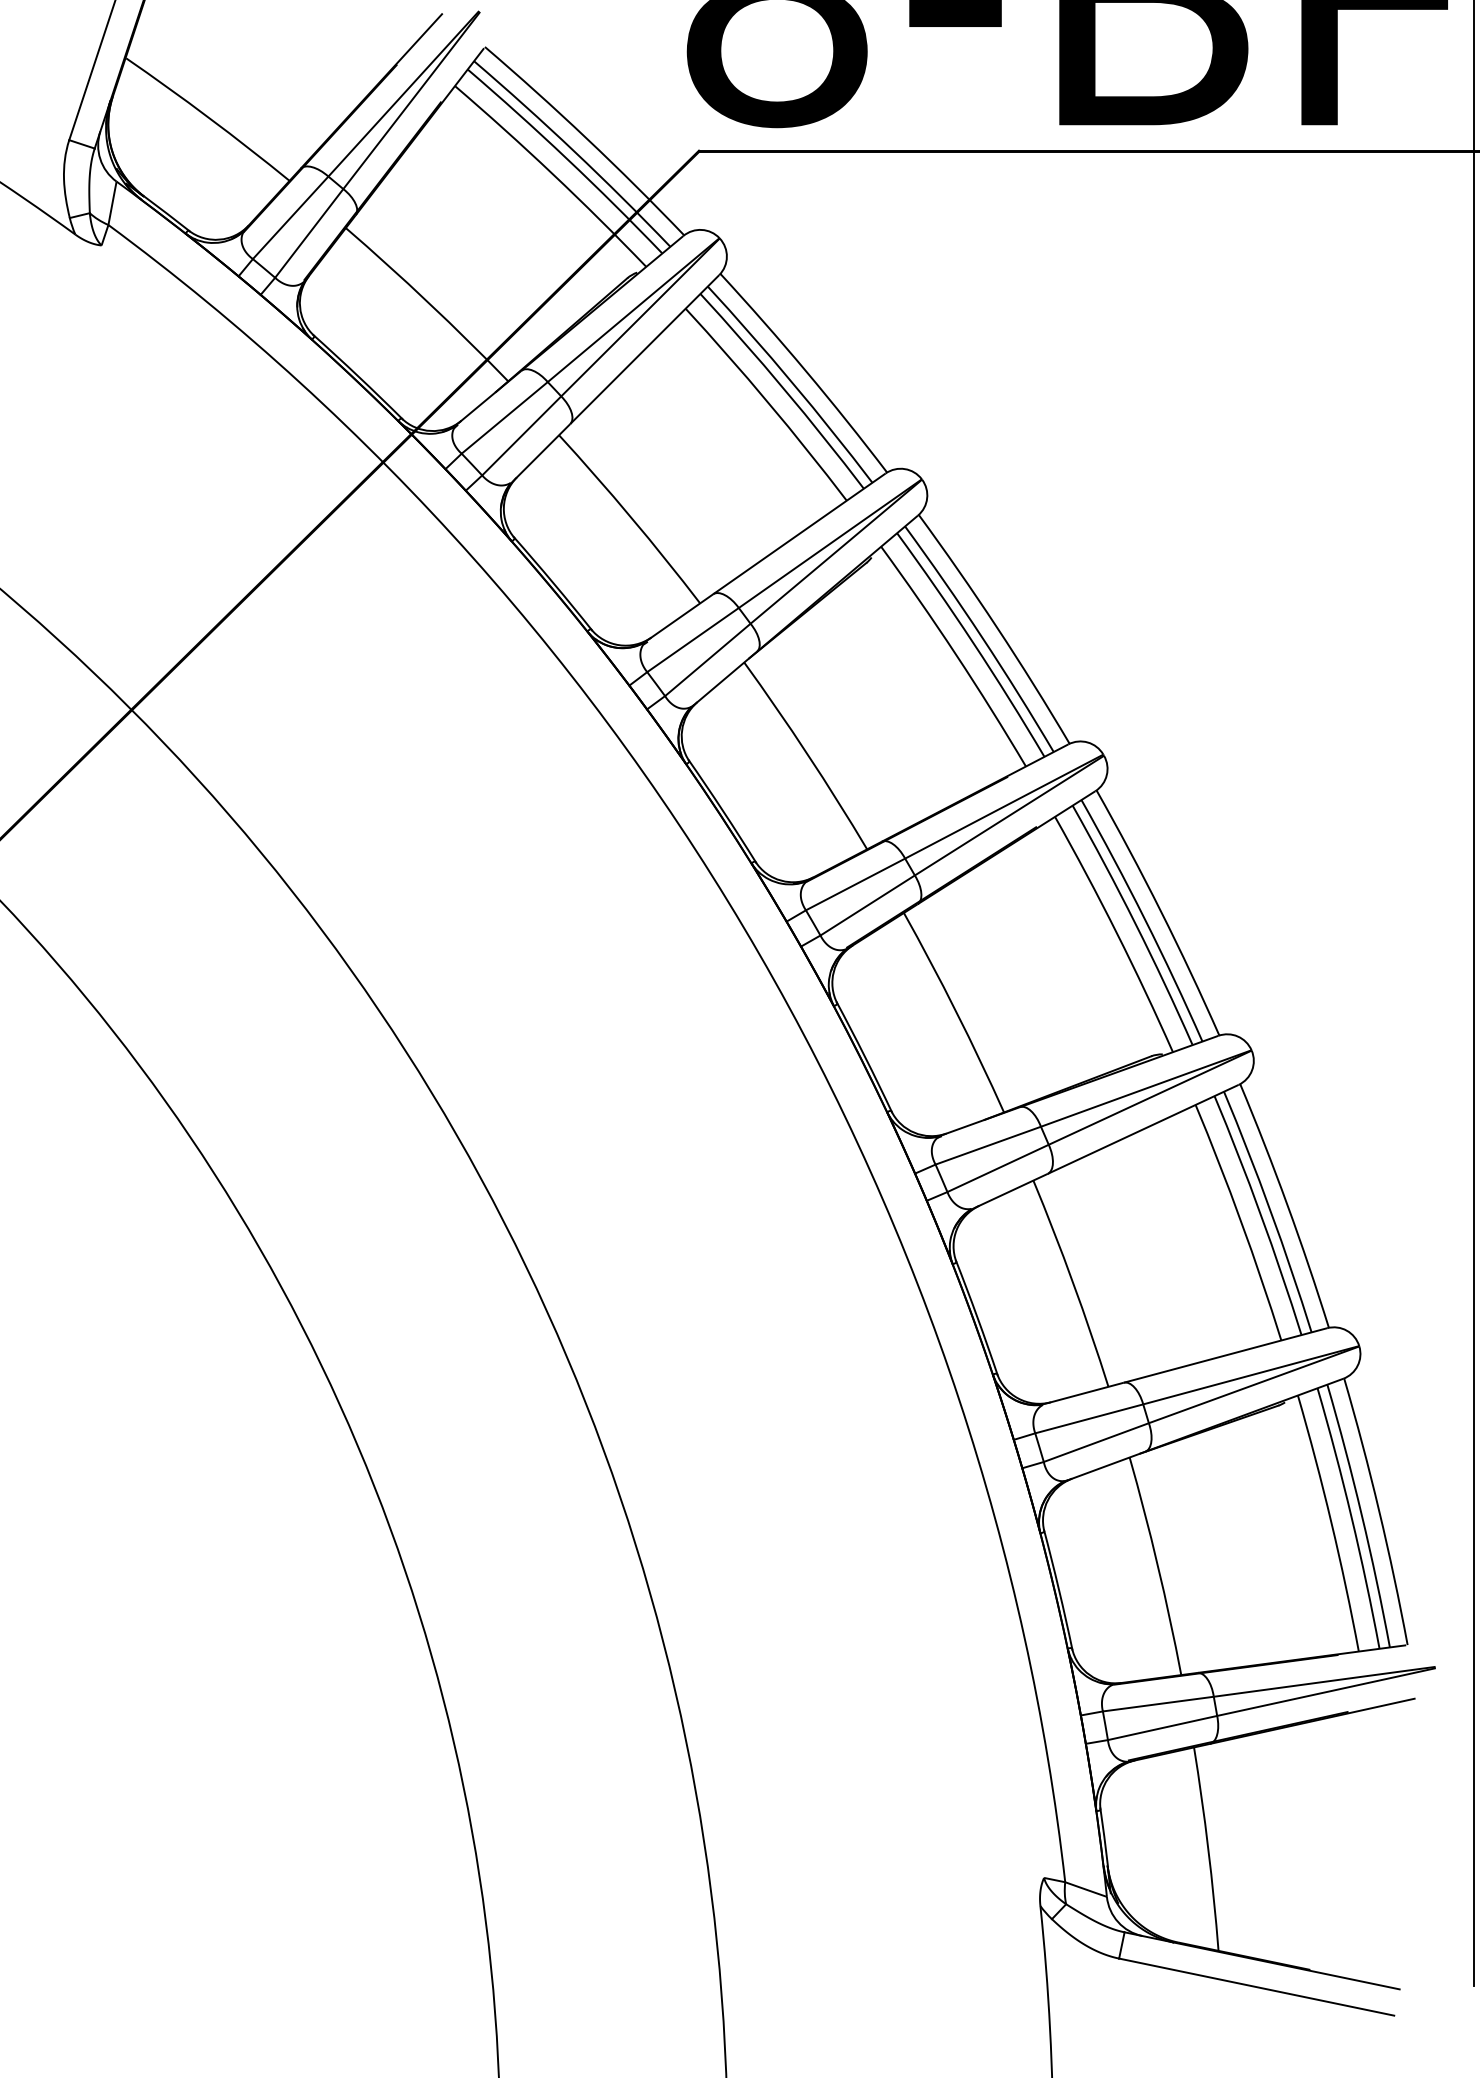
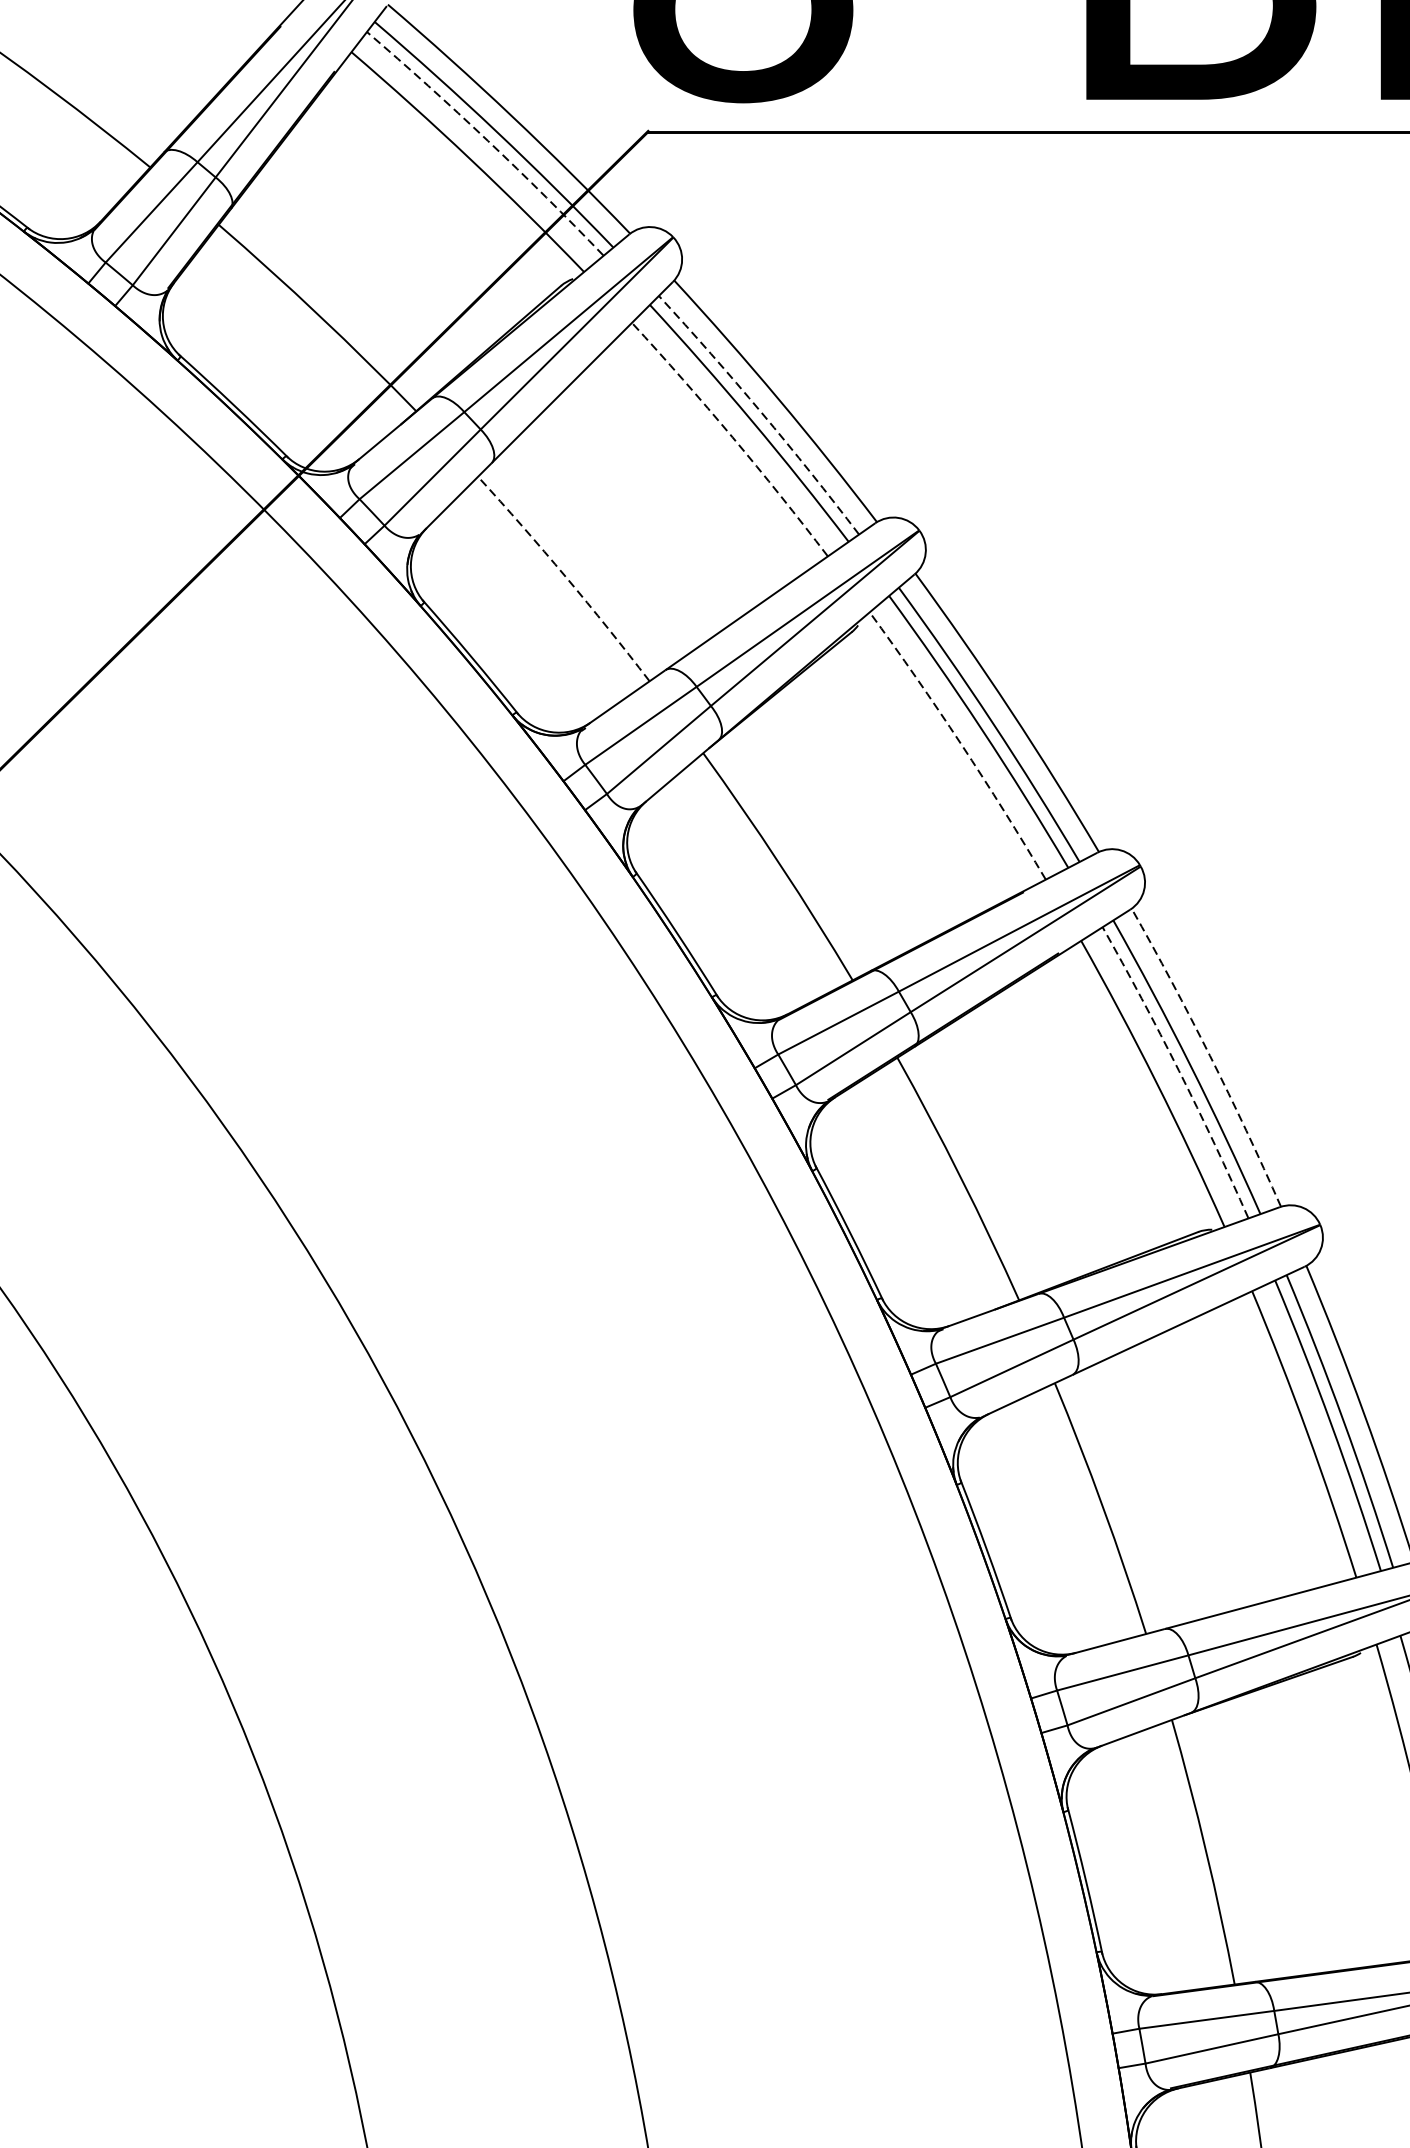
arc: (567, 159) -> (488, 141), solid -> dashed
arc: (792, 382) -> (761, 412), solid -> dashed
arc: (768, 402) -> (732, 436), solid -> dashed
arc: (631, 517) -> (566, 576), solid -> dashed
arc: (956, 654) -> (961, 743), solid -> dashed
arc: (1160, 911) -> (1209, 1055), solid -> dashed
arc: (1135, 923) -> (1179, 1070), solid -> dashed

